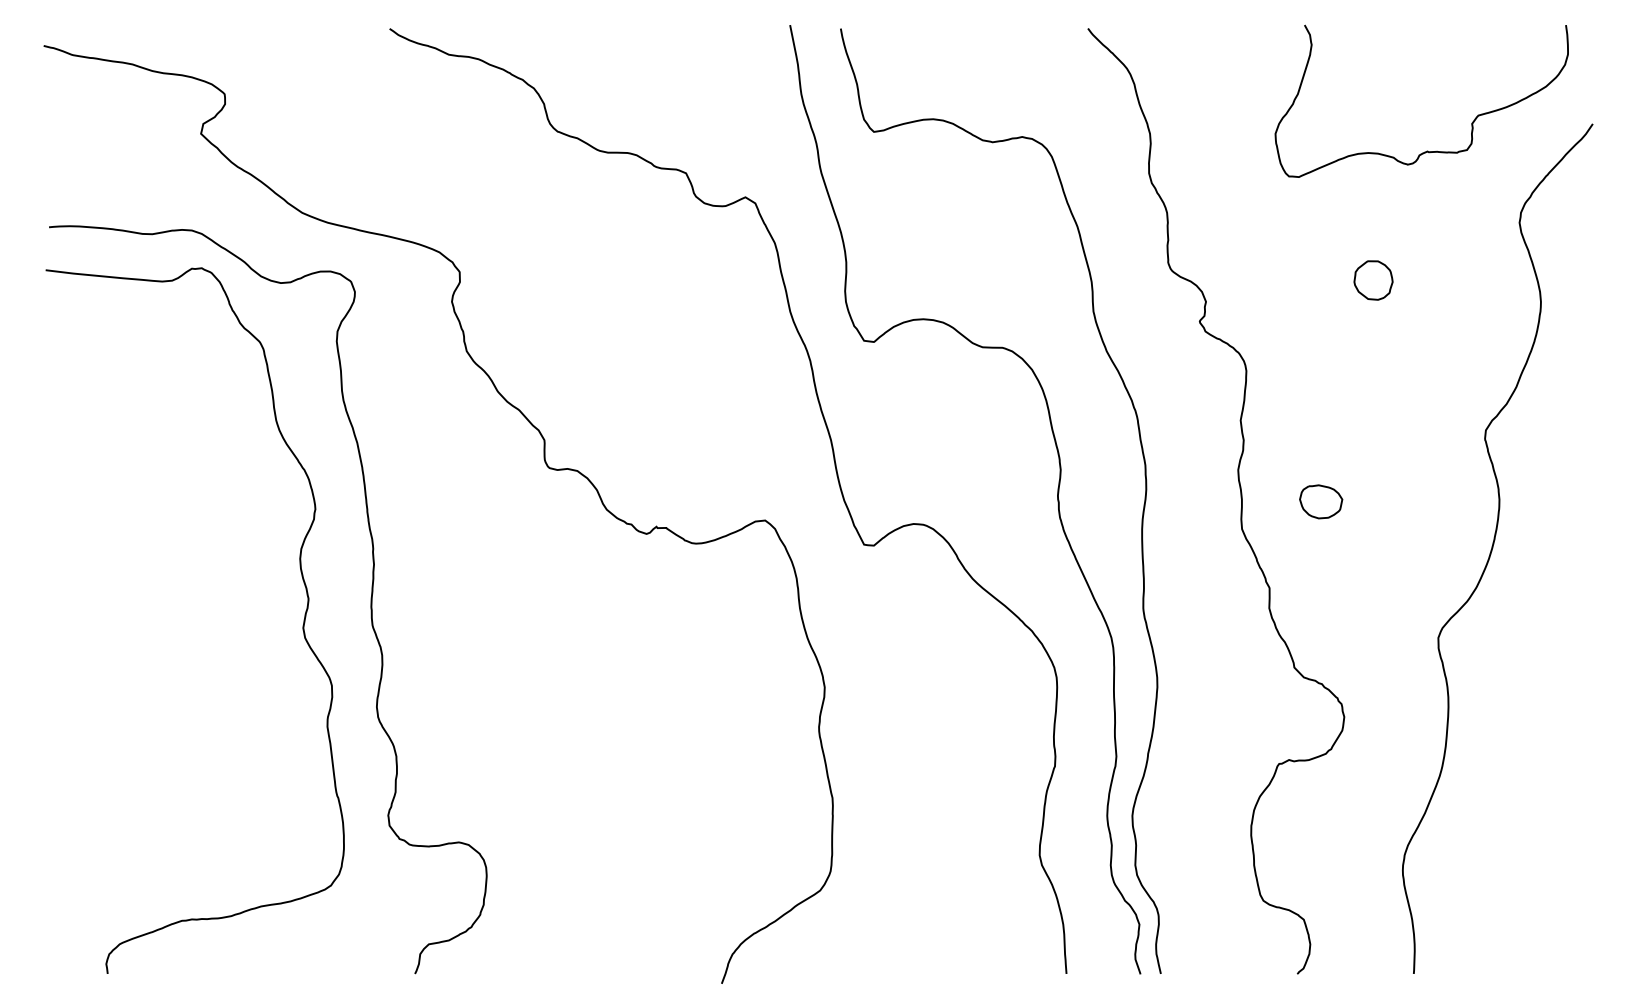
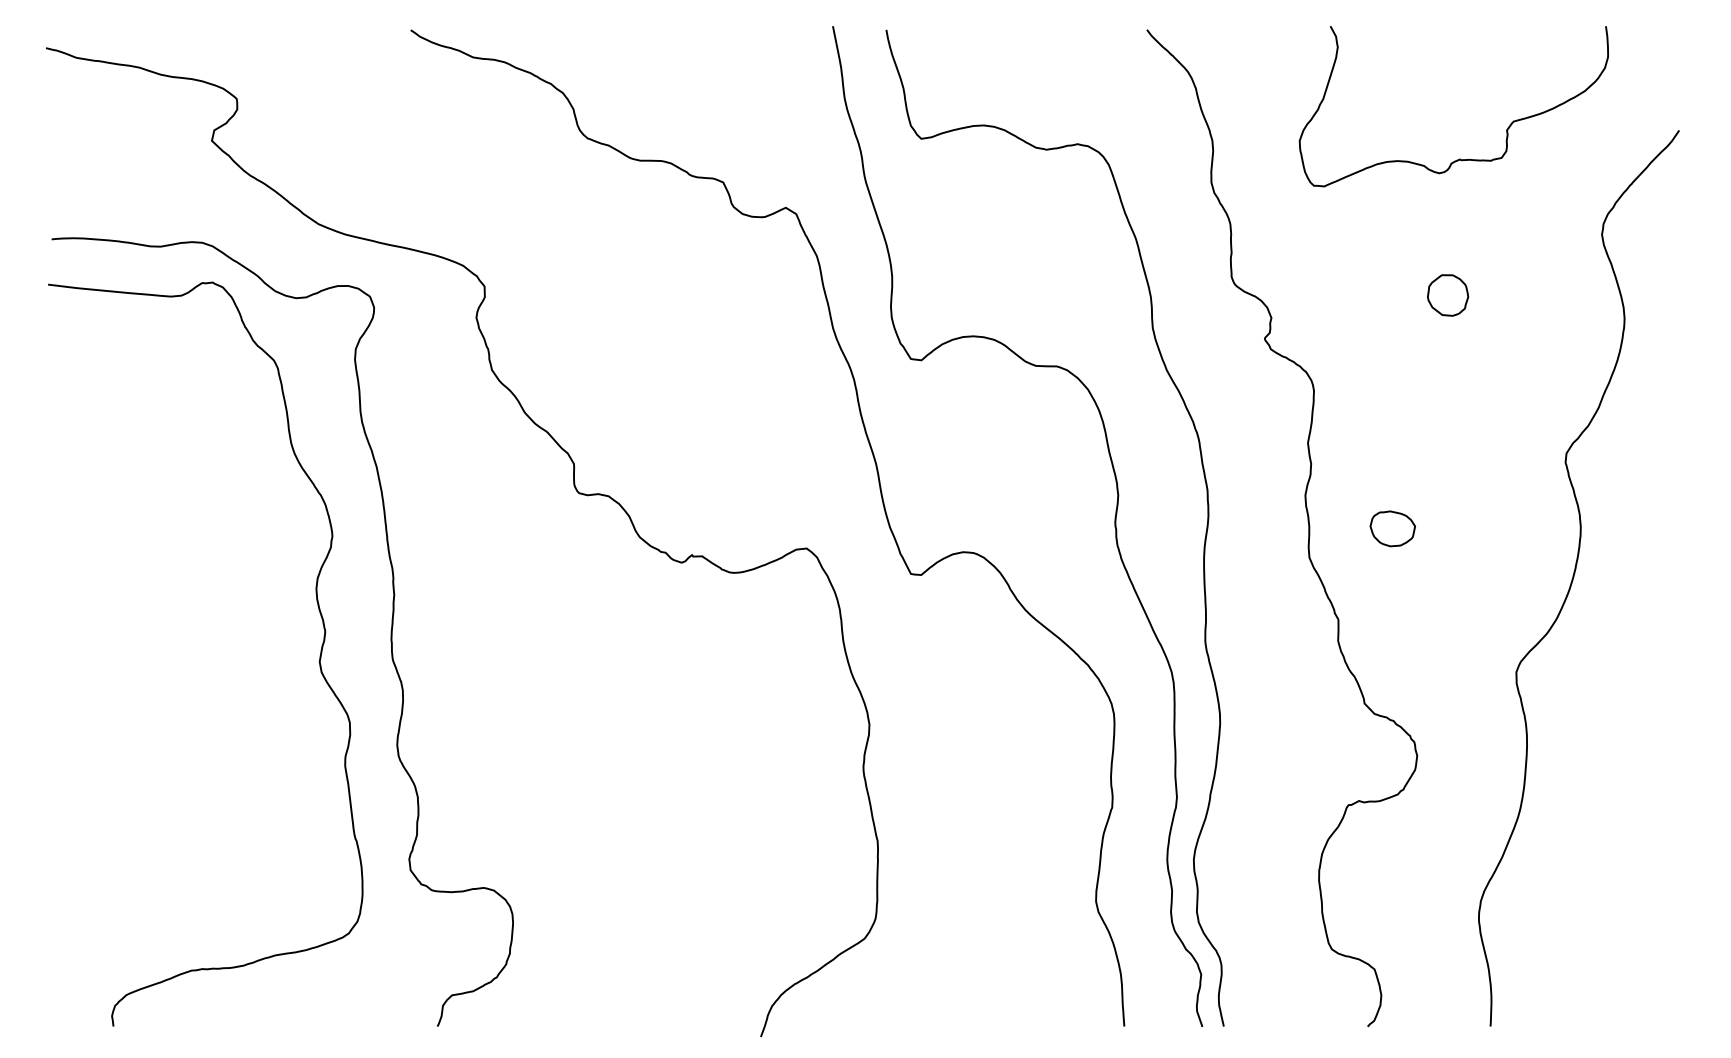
curve: (1427, 150) -> (1459, 158), moved

